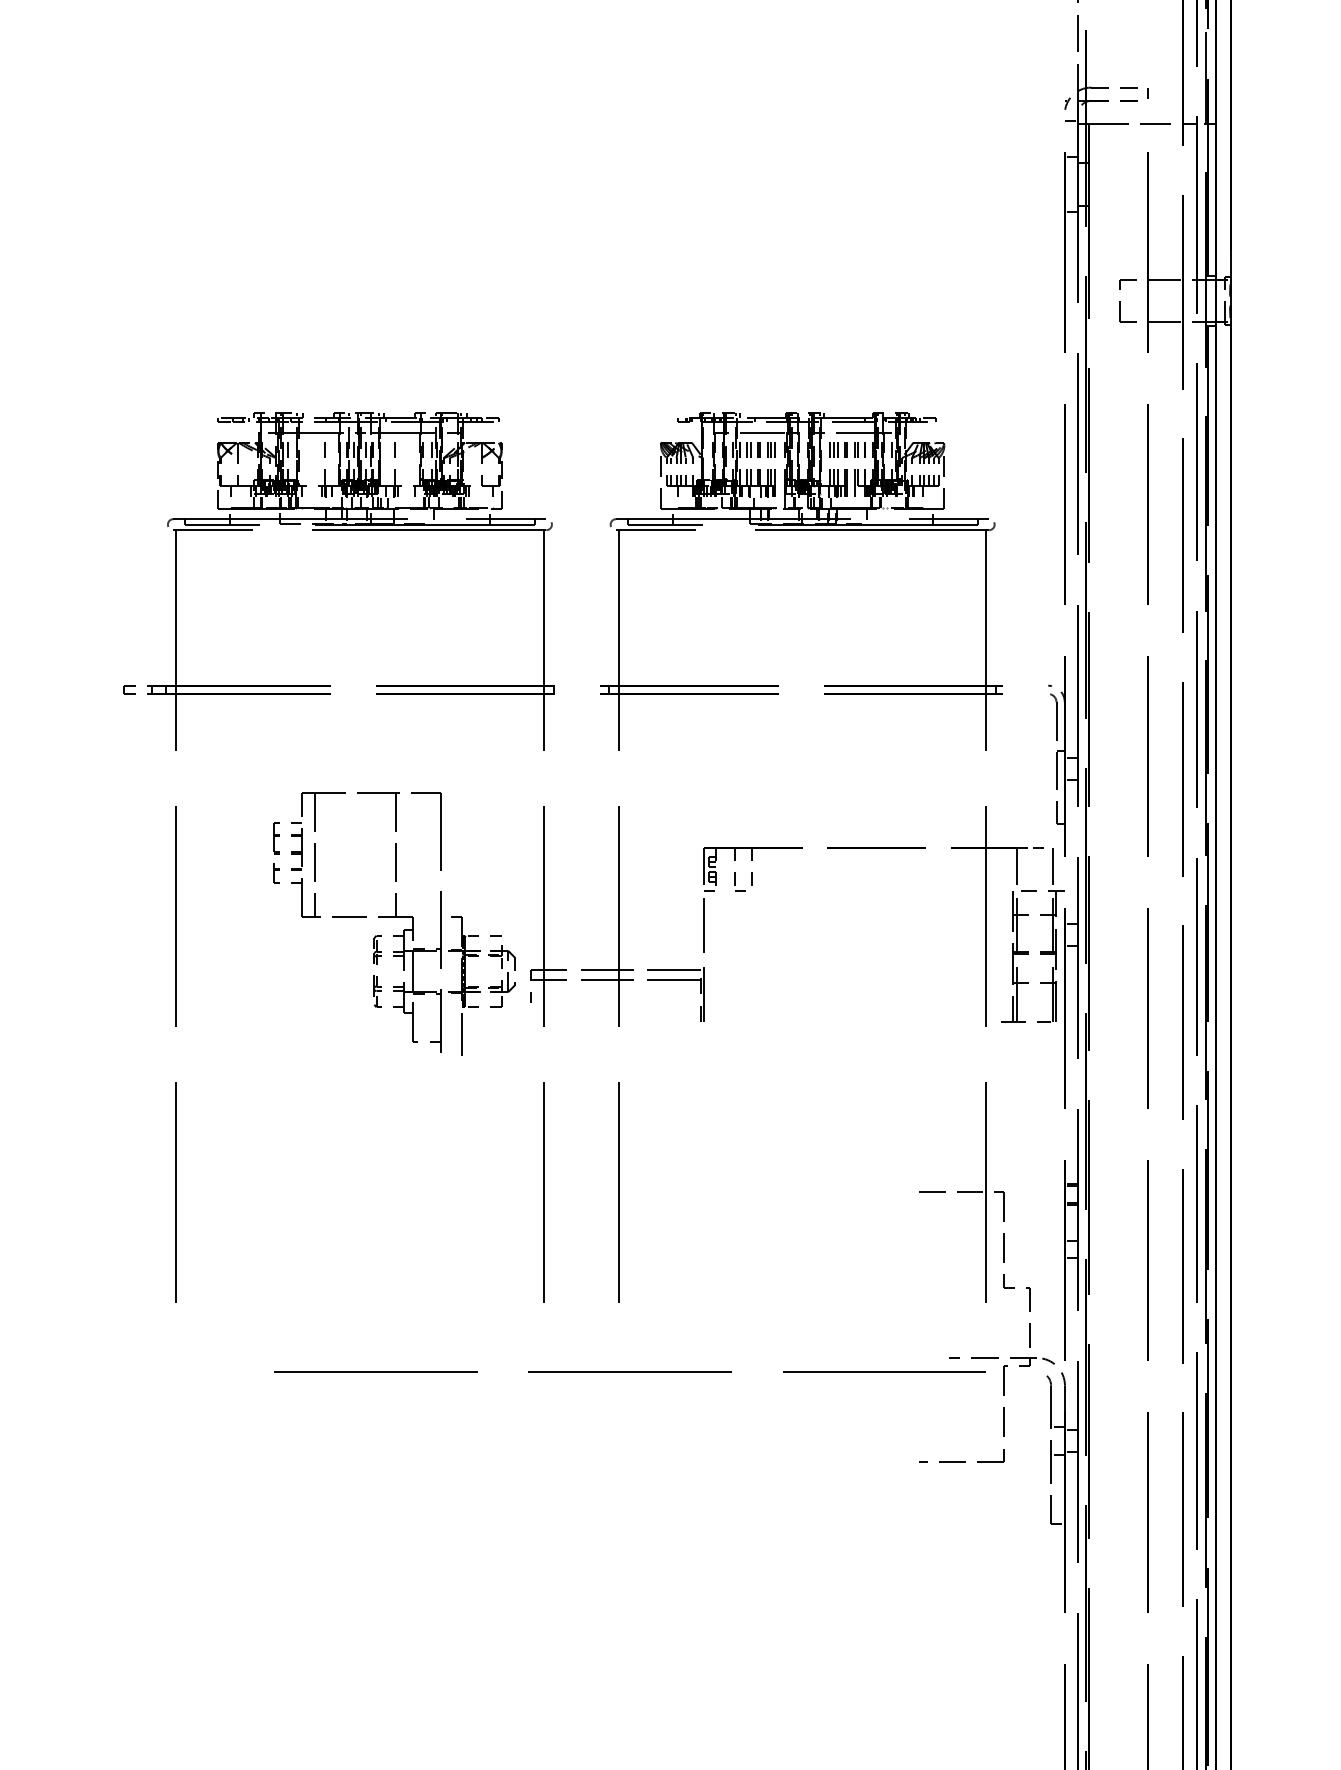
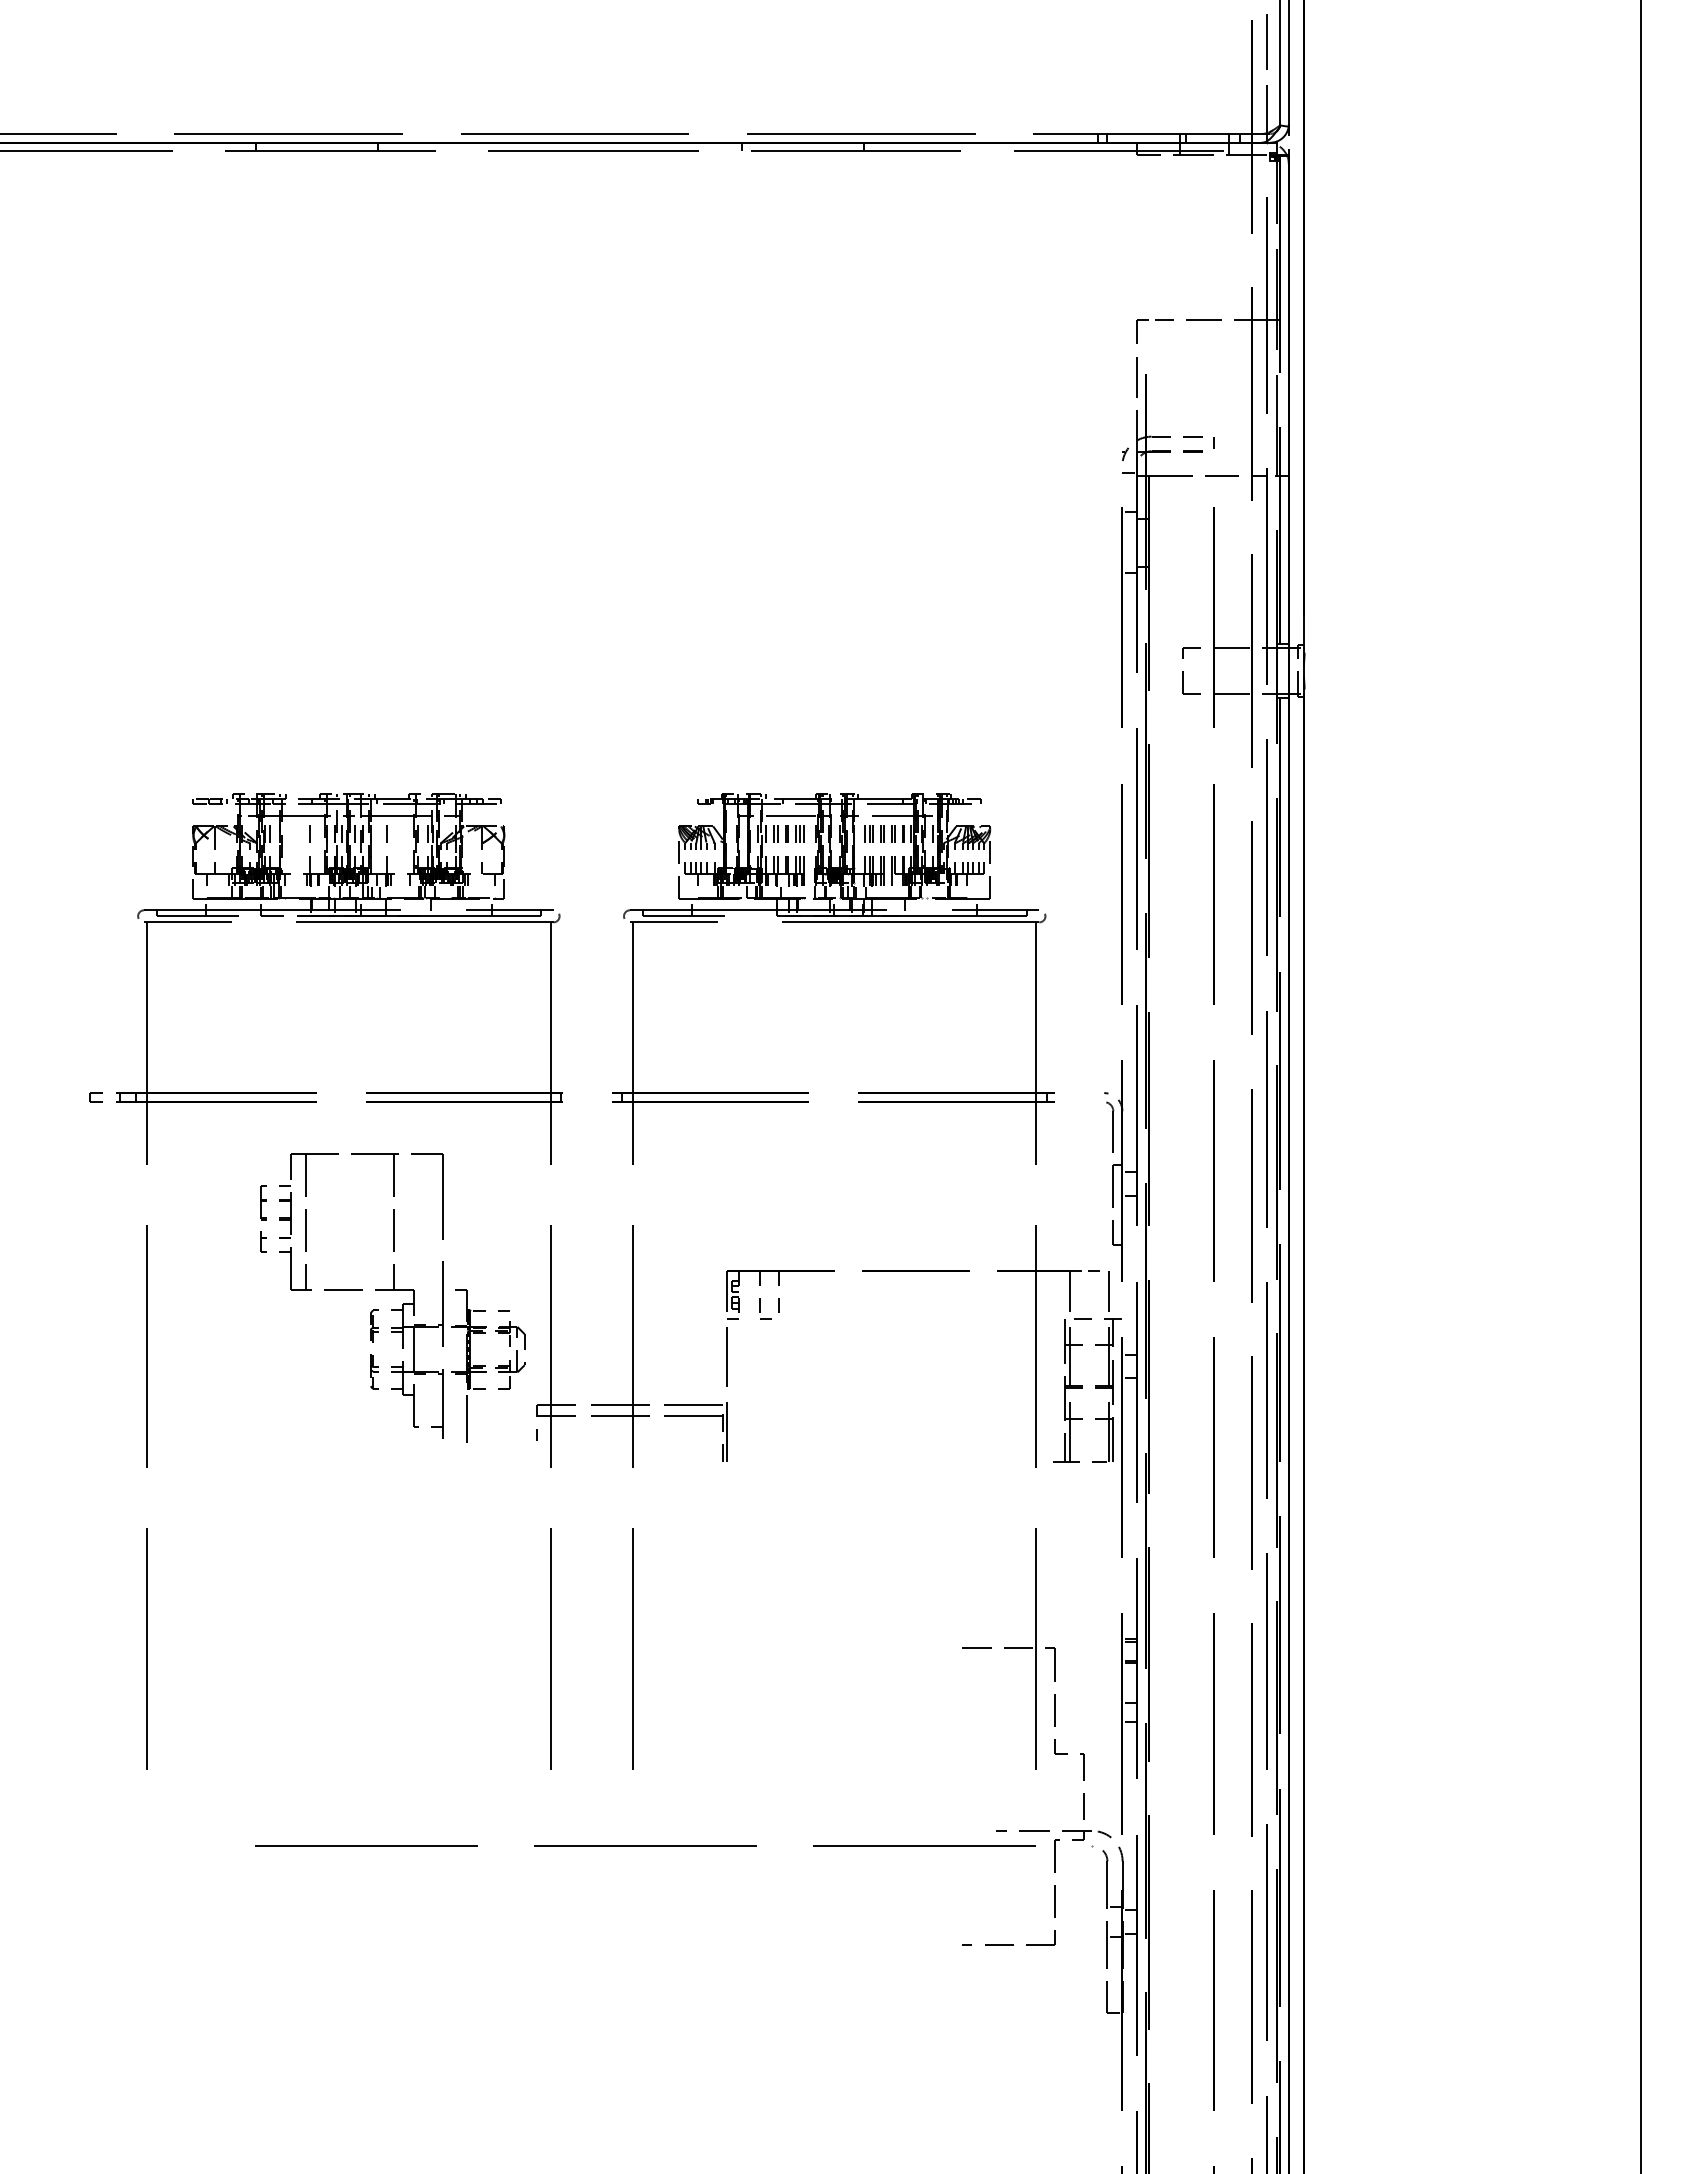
part: (394, 917) -> (392, 1290), moved

